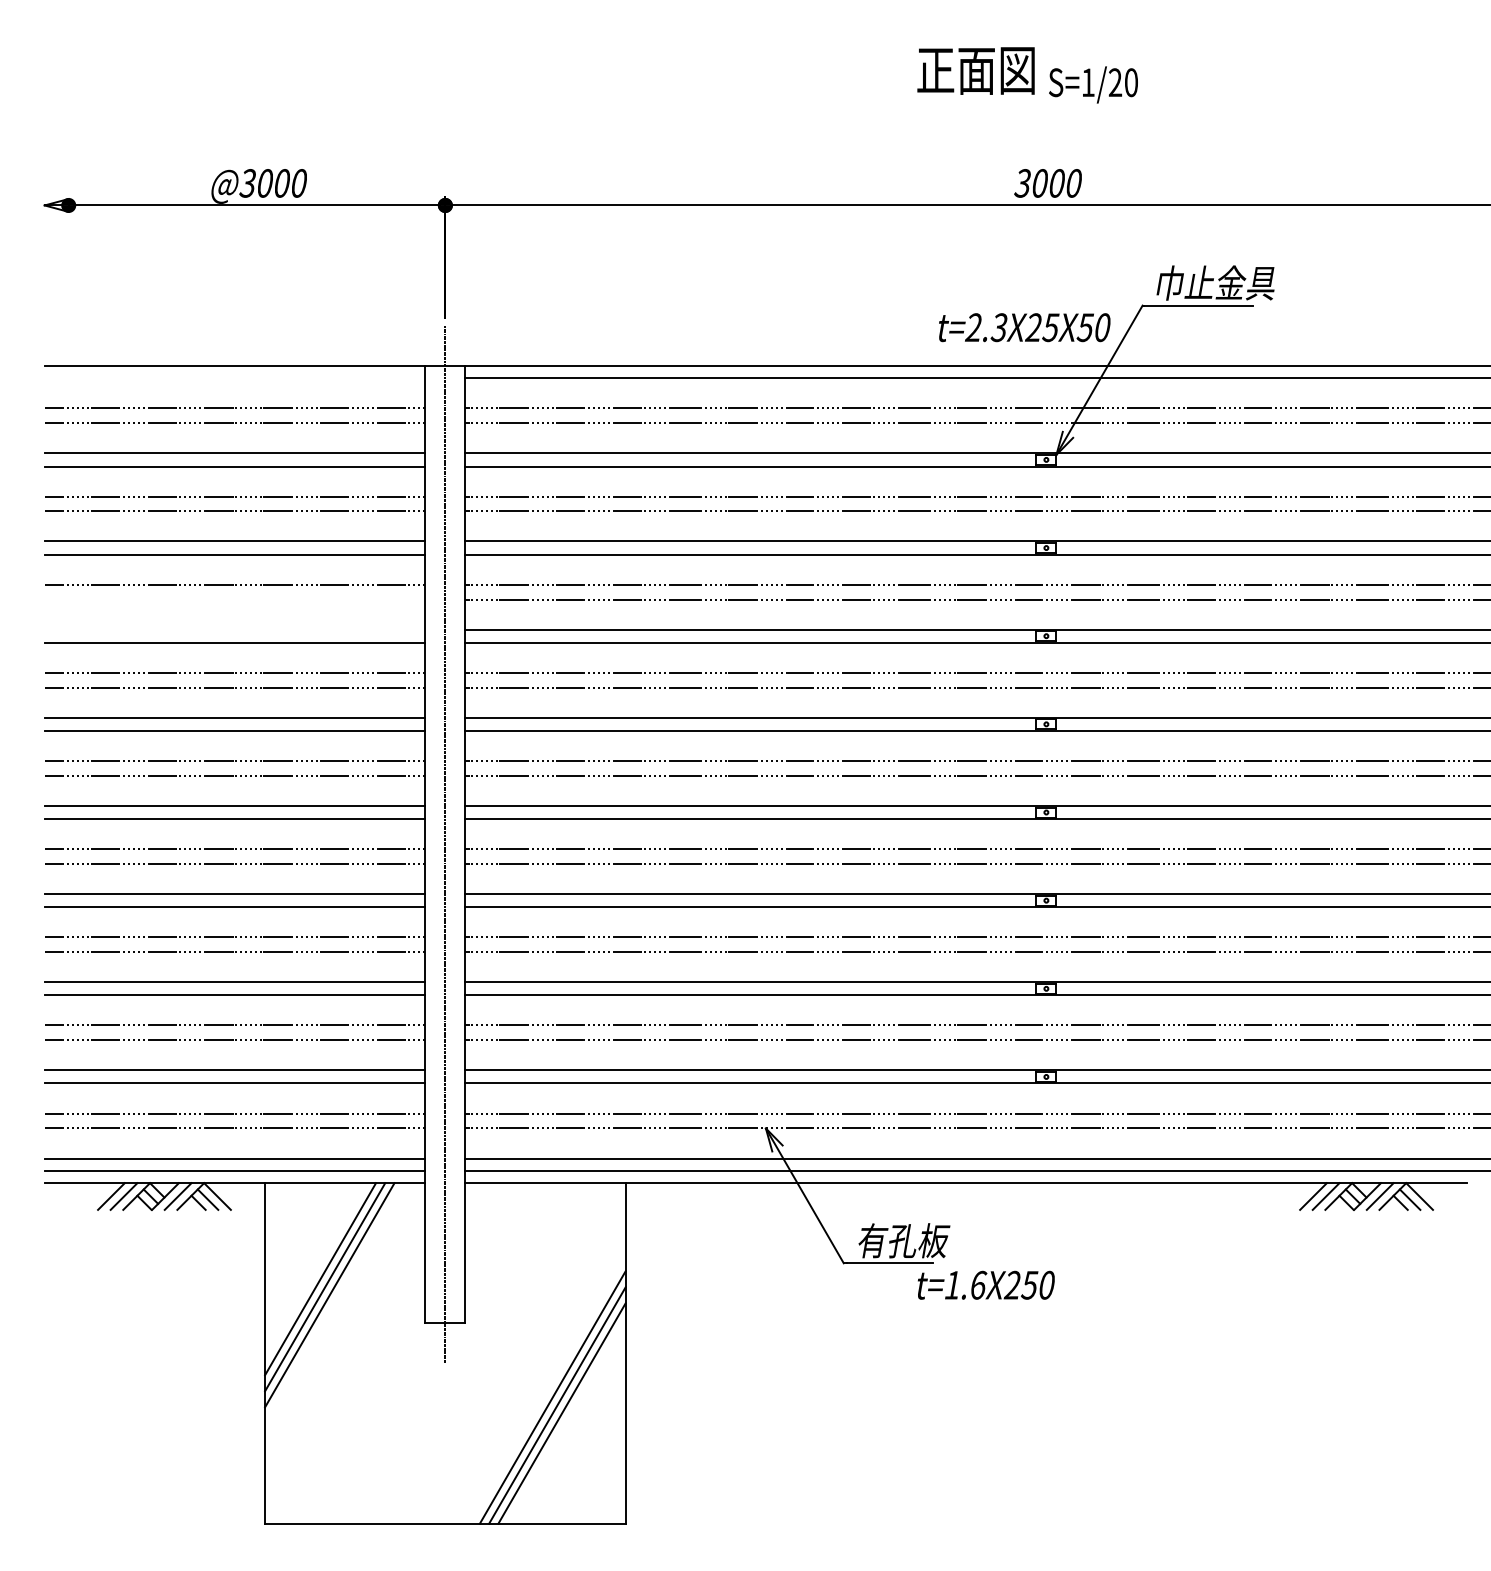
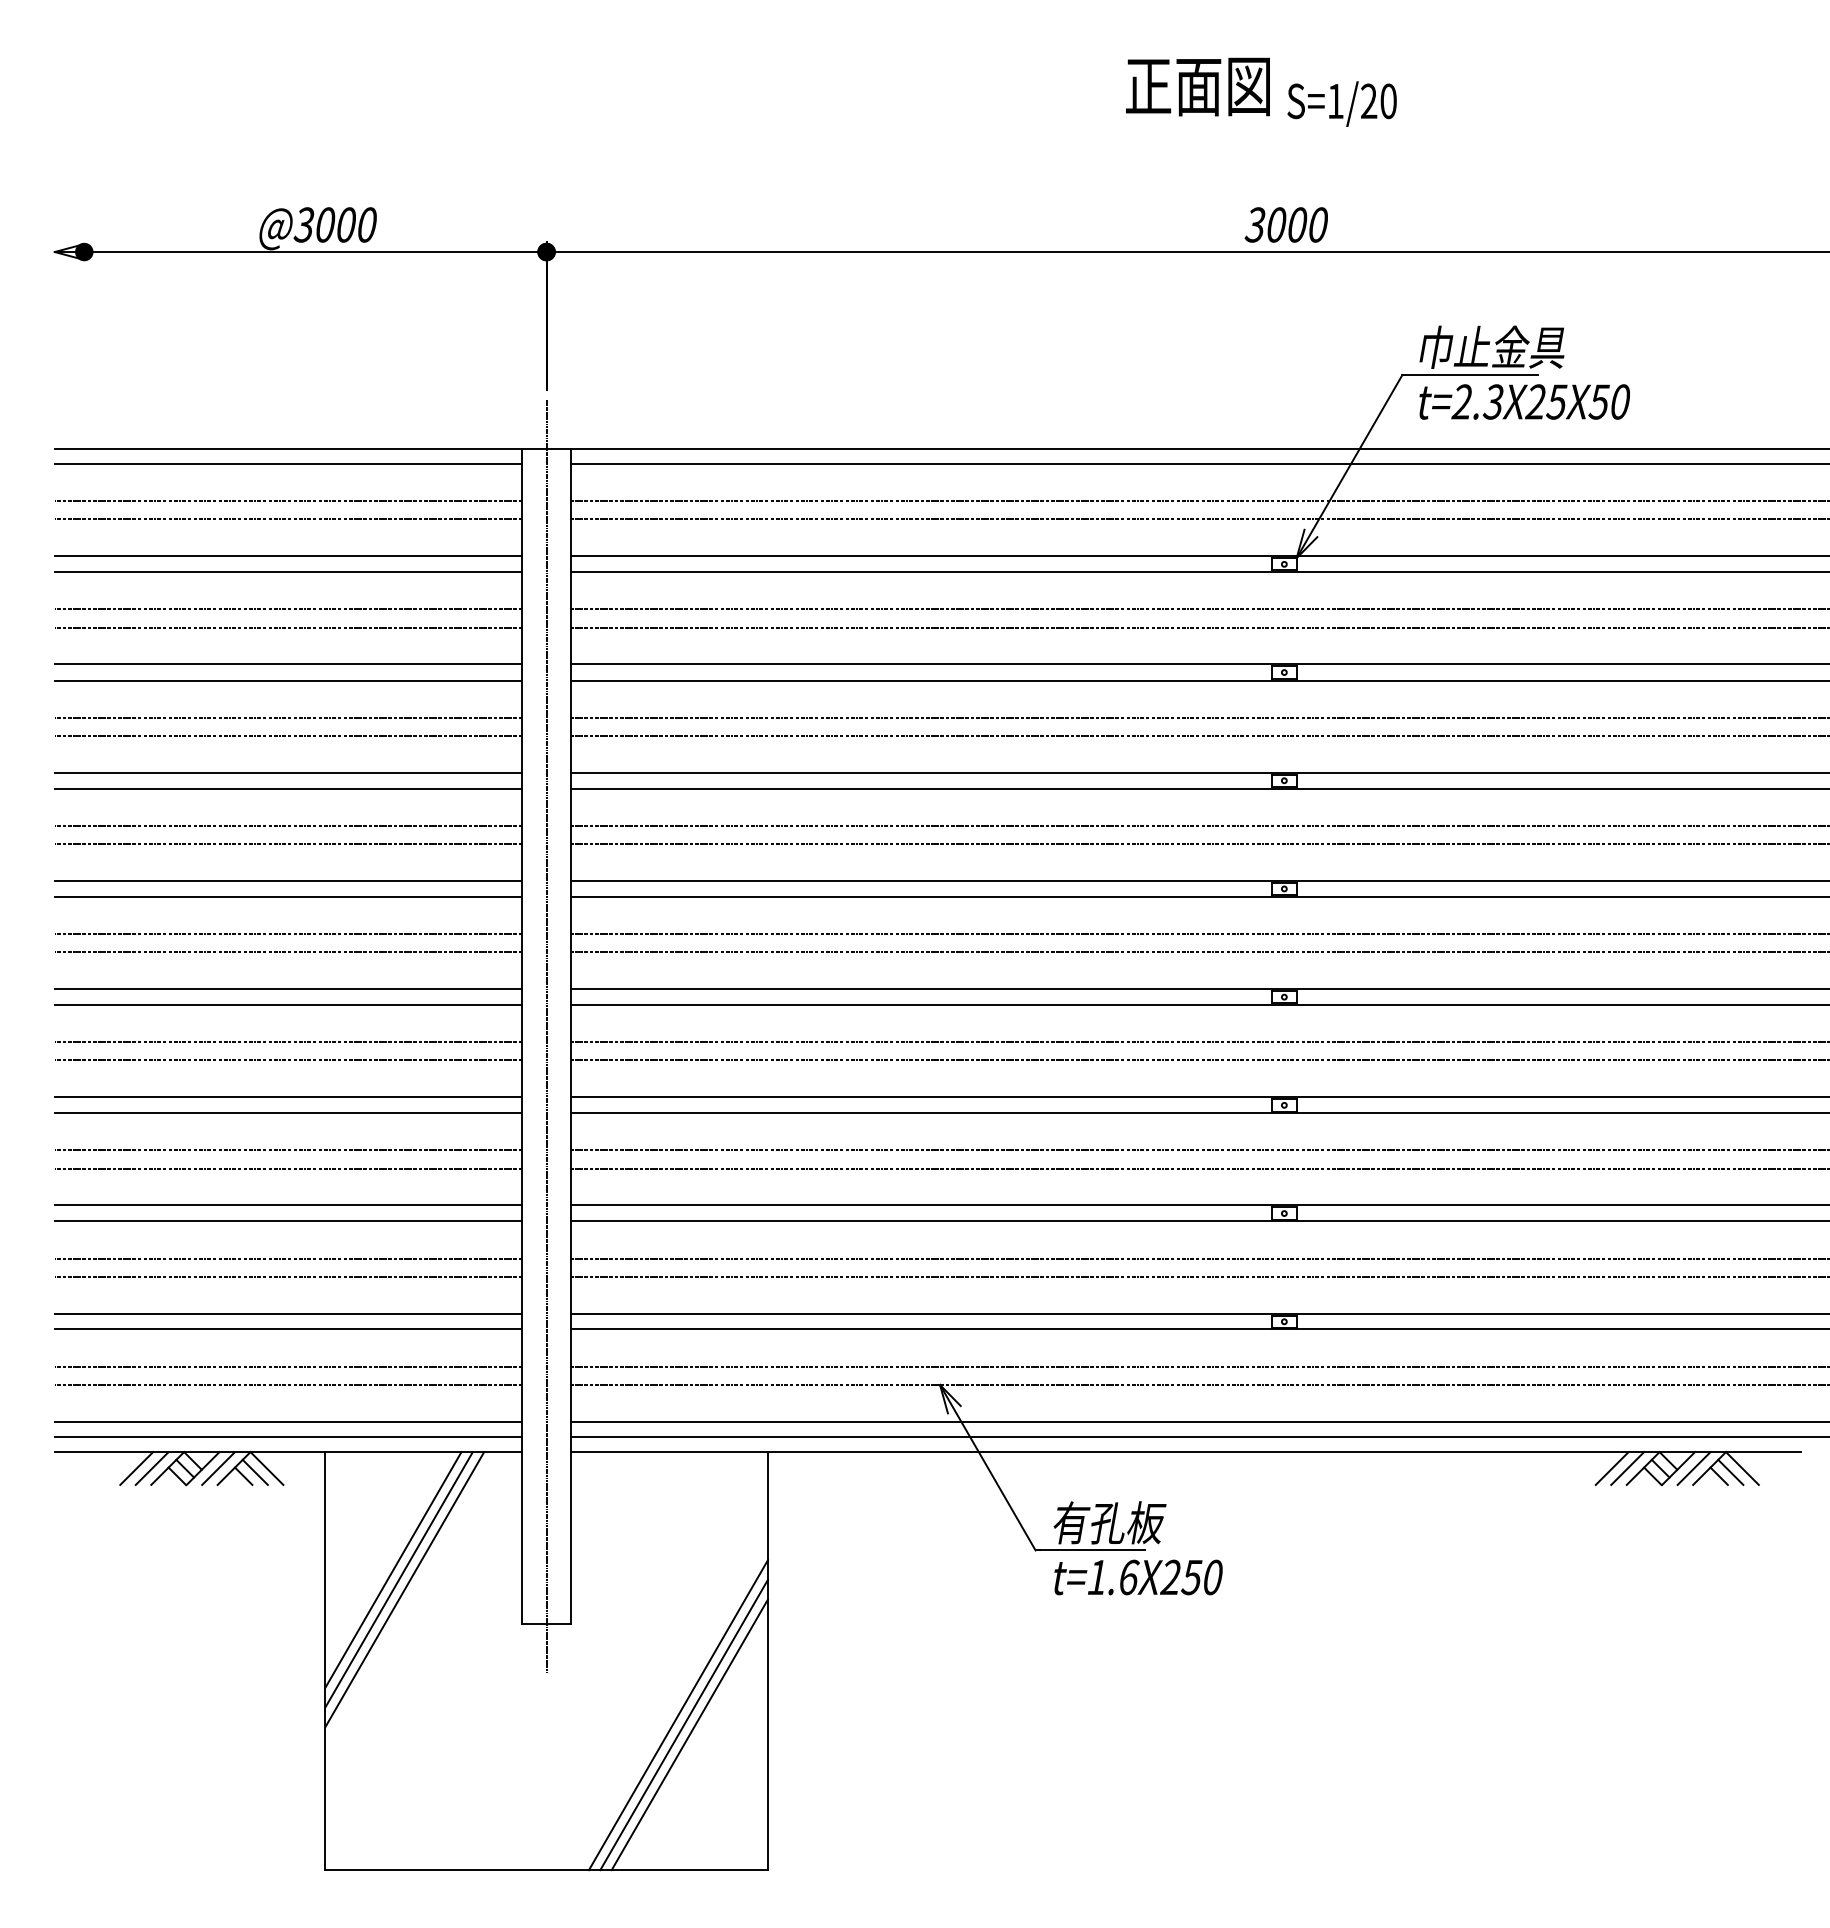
text: (1024, 327) -> (1524, 401), moved
line: (235, 378) -> (288, 464), added
line: (235, 599) -> (288, 735), added
line: (235, 629) -> (288, 772), added
text: (986, 1285) -> (1138, 1577), moved

